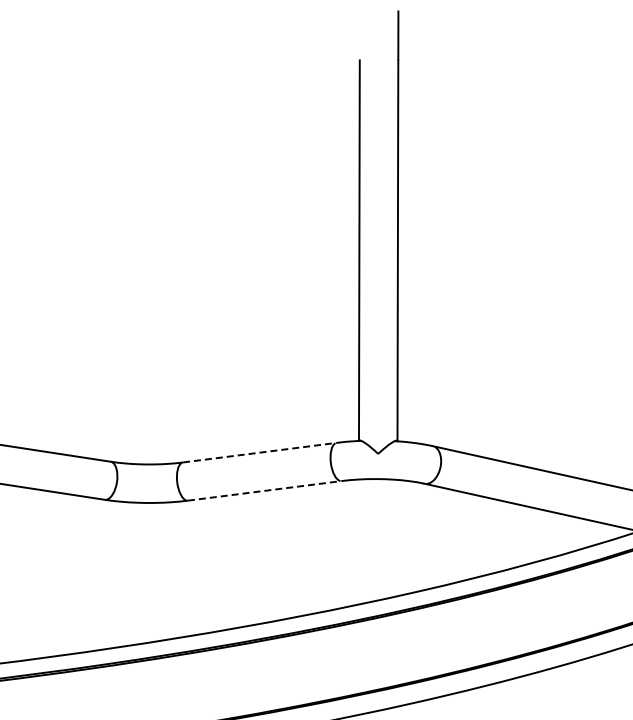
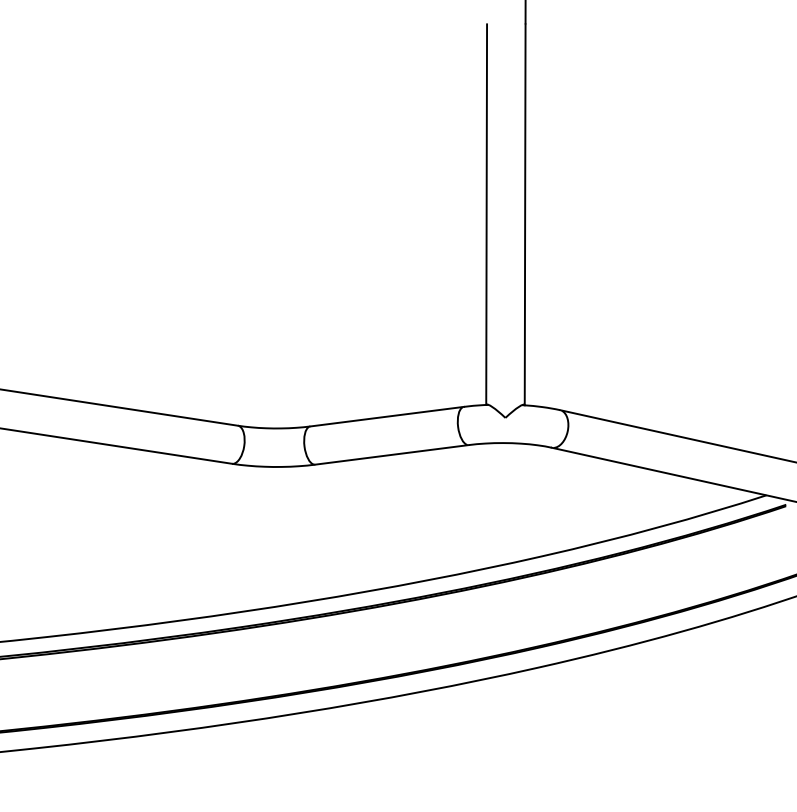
line: (260, 452) -> (387, 416), dashed -> solid
line: (265, 490) -> (392, 454), dashed -> solid

